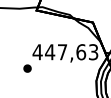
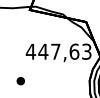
part: (27, 68) -> (20, 81), moved

